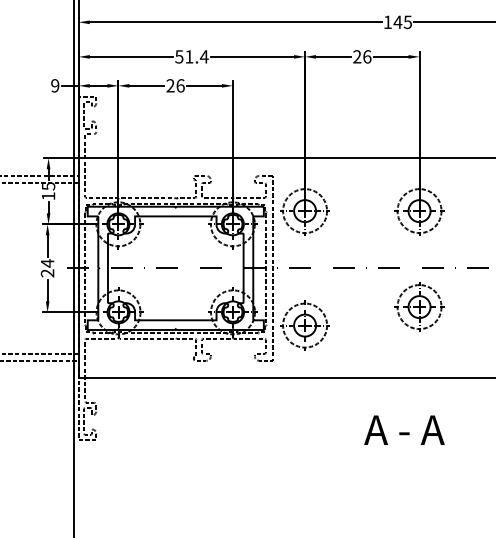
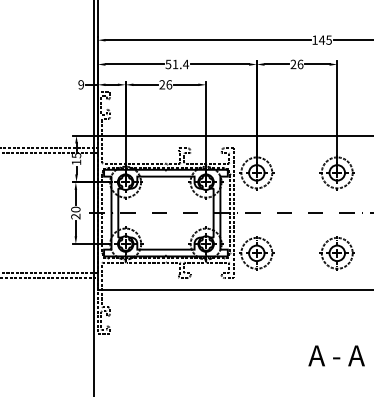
text: (47, 263) -> (75, 209), 24 -> 20
part: (418, 307) -> (336, 253), moved
text: (404, 429) -> (336, 355), moved

